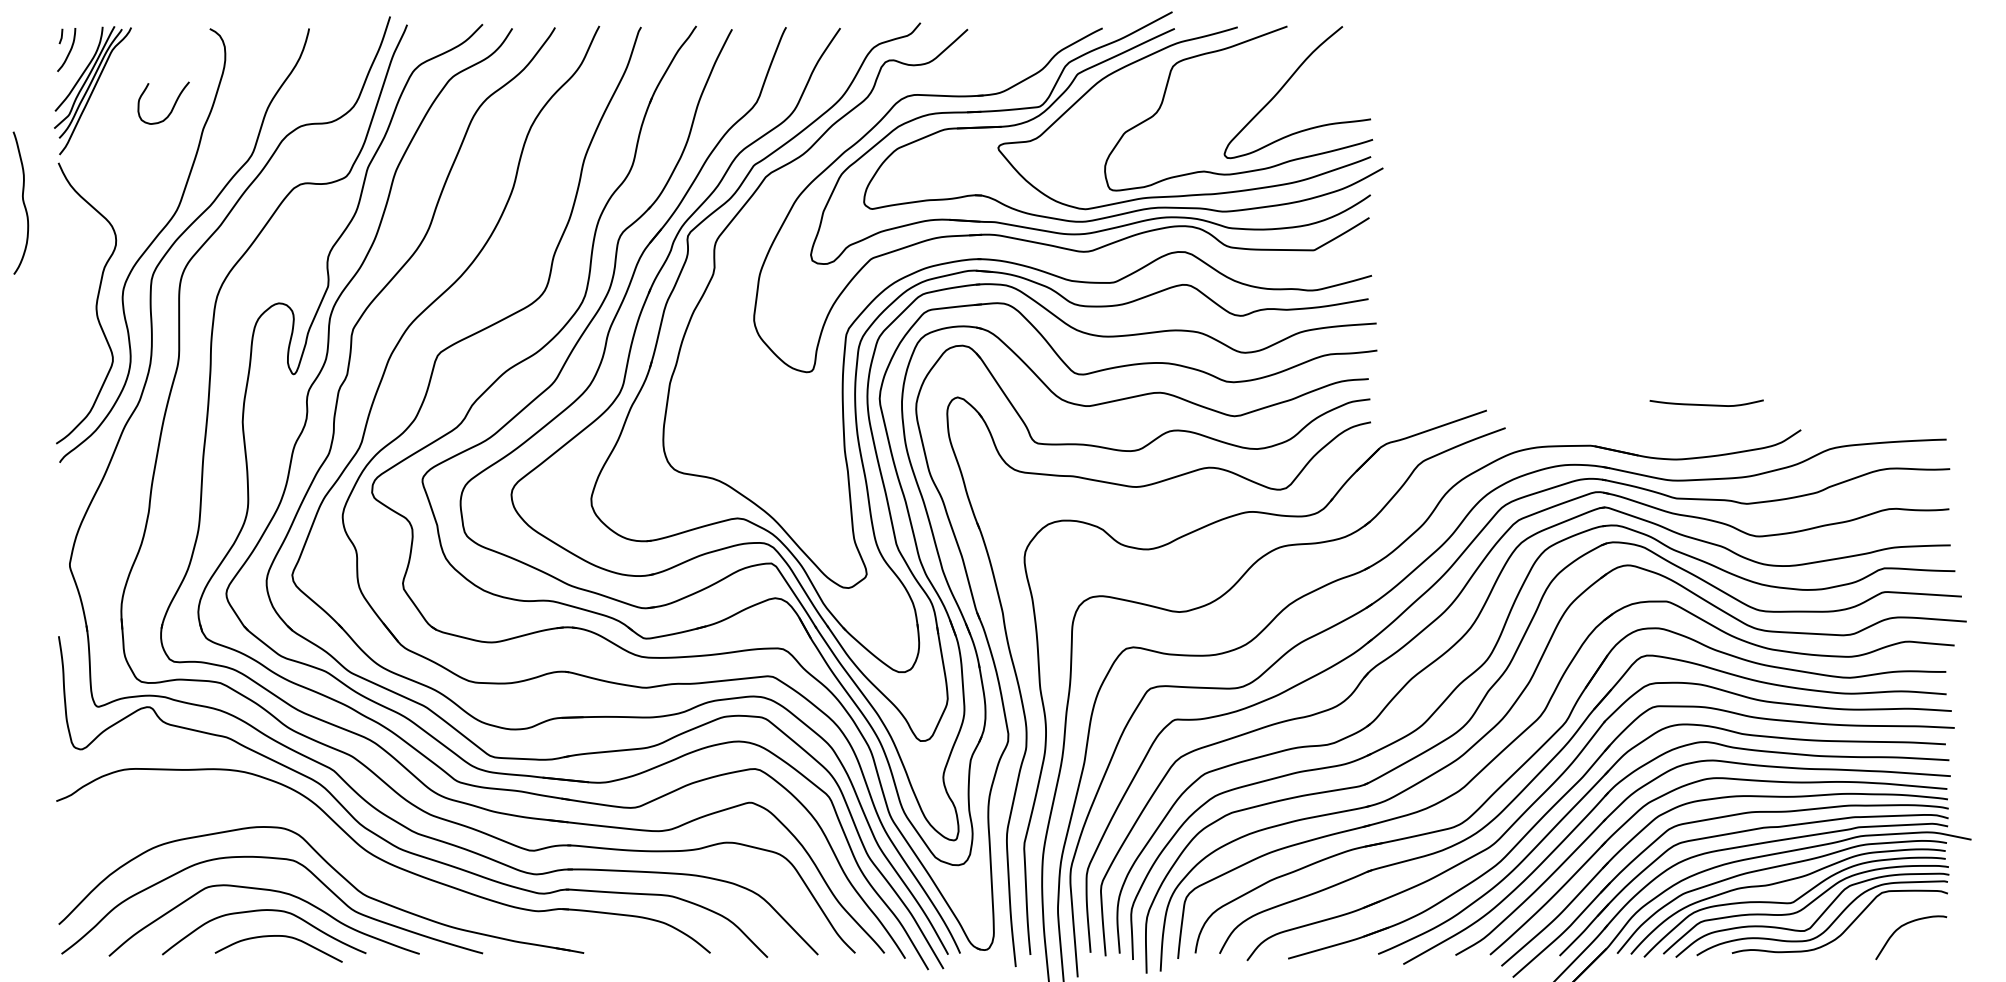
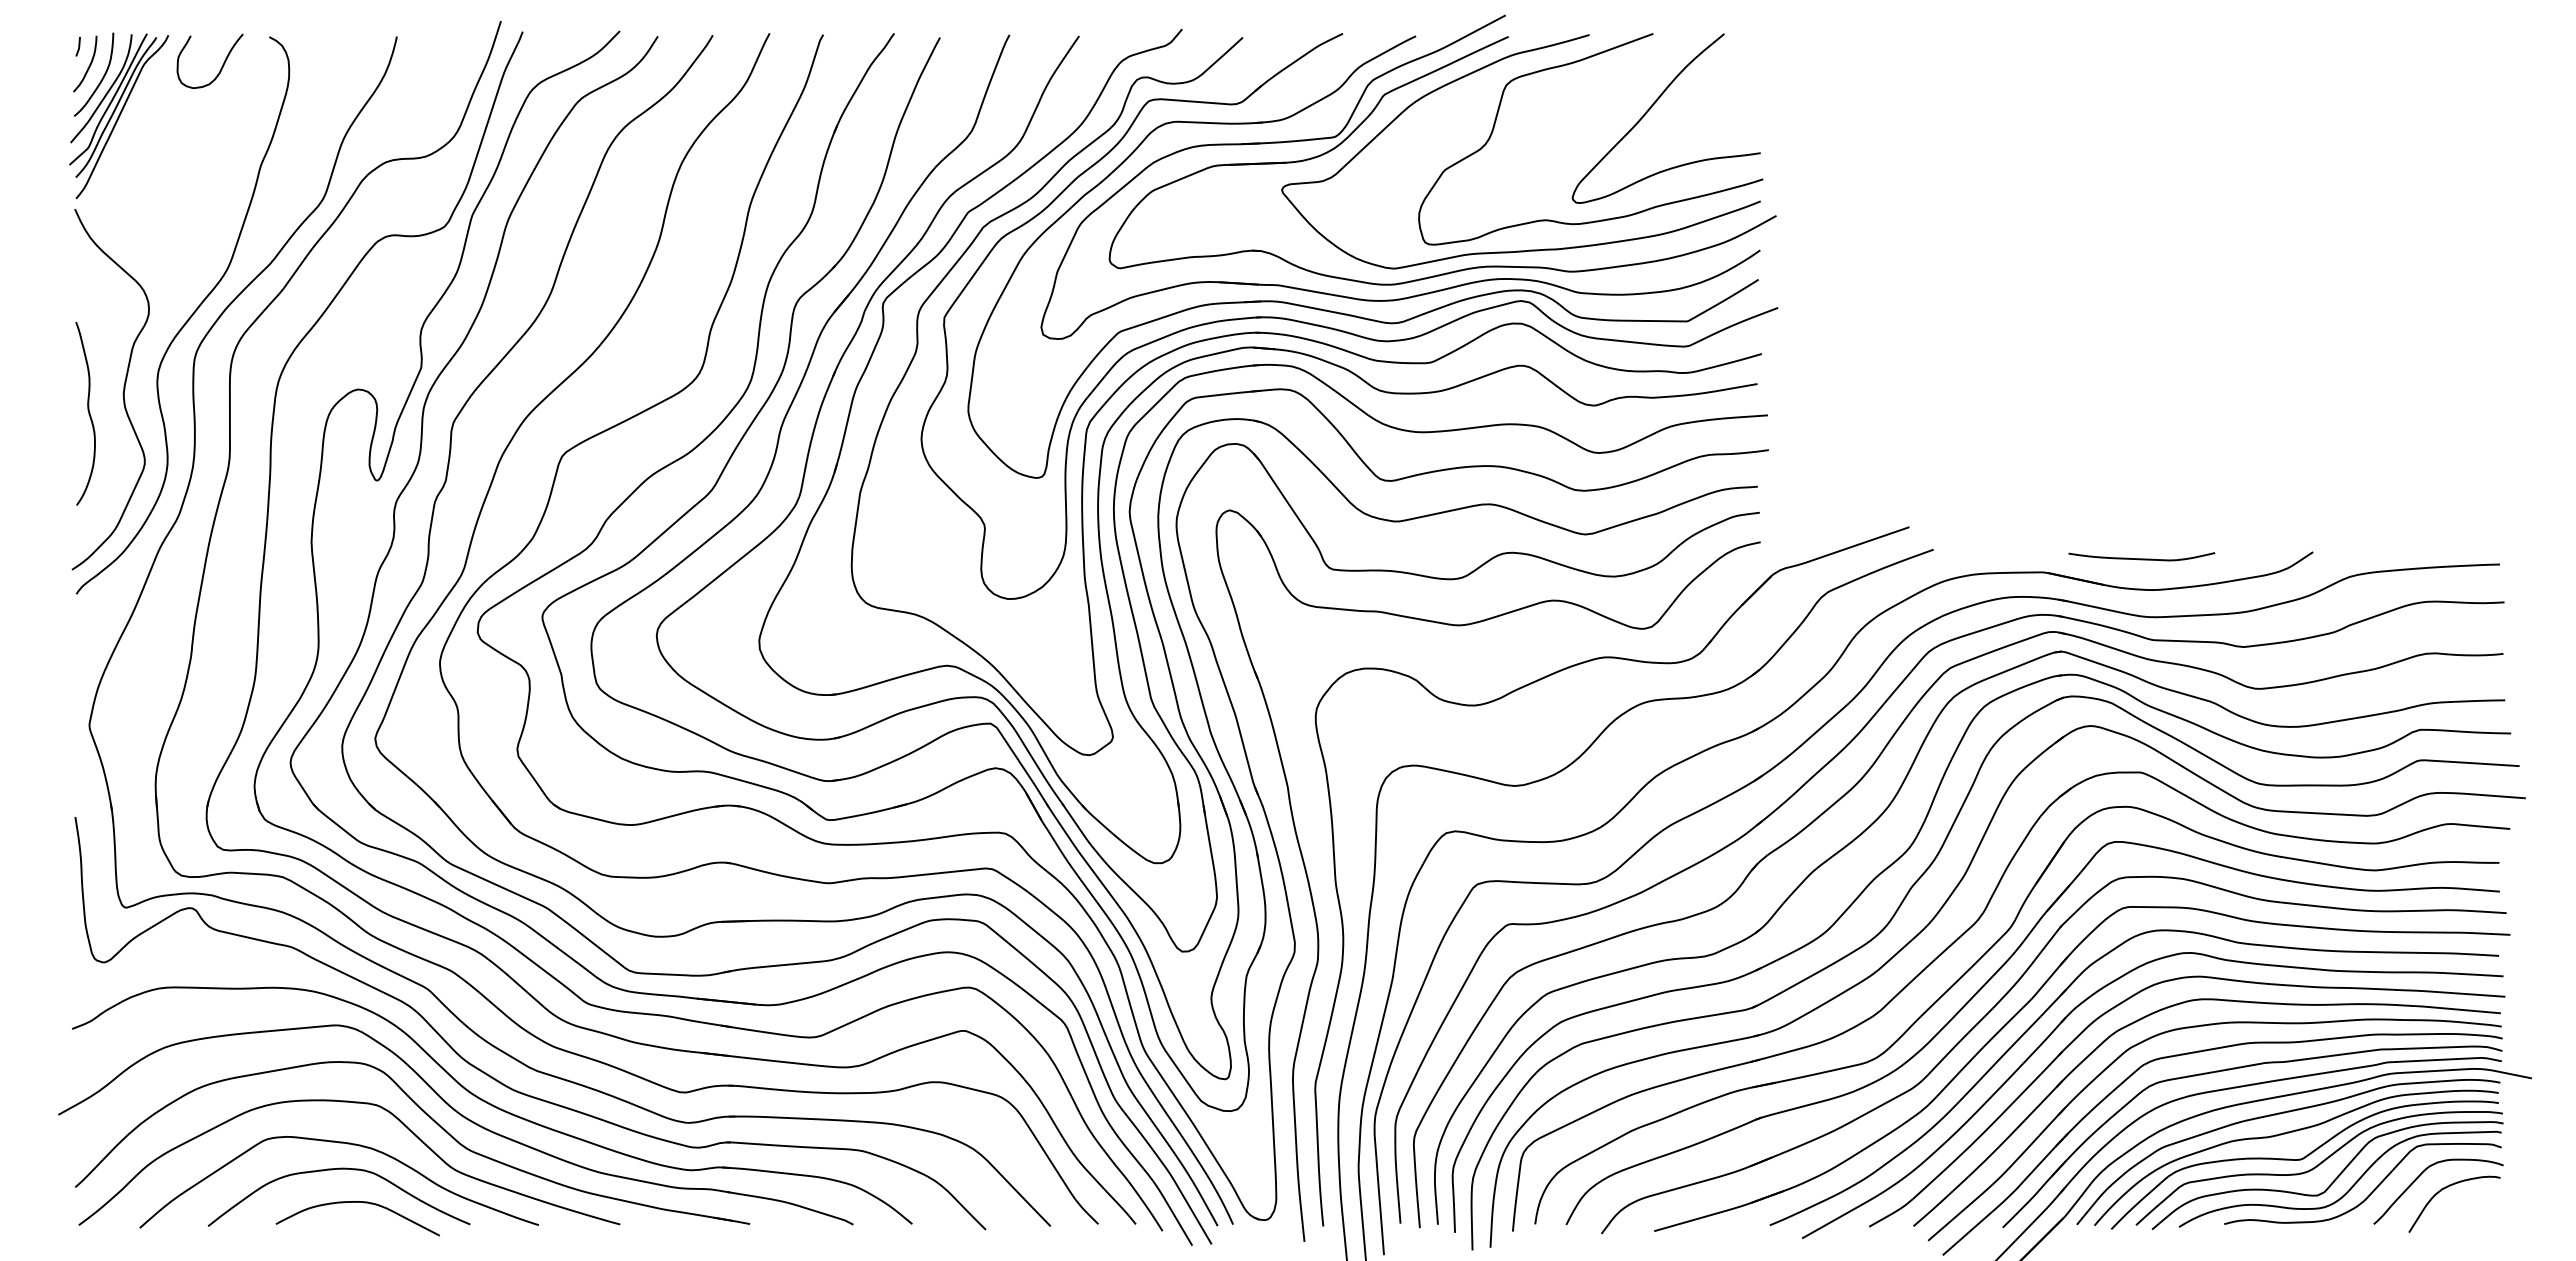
curve: (79, 61) -> (101, 78), added
curve: (172, 107) -> (221, 66), moved
curve: (23, 202) -> (88, 413), moved
part: (1046, 257) -> (1344, 330), added
curve: (1706, 404) -> (2141, 558), moved
part: (359, 869) -> (461, 1116), added
curve: (1885, 915) -> (2421, 1175), added

